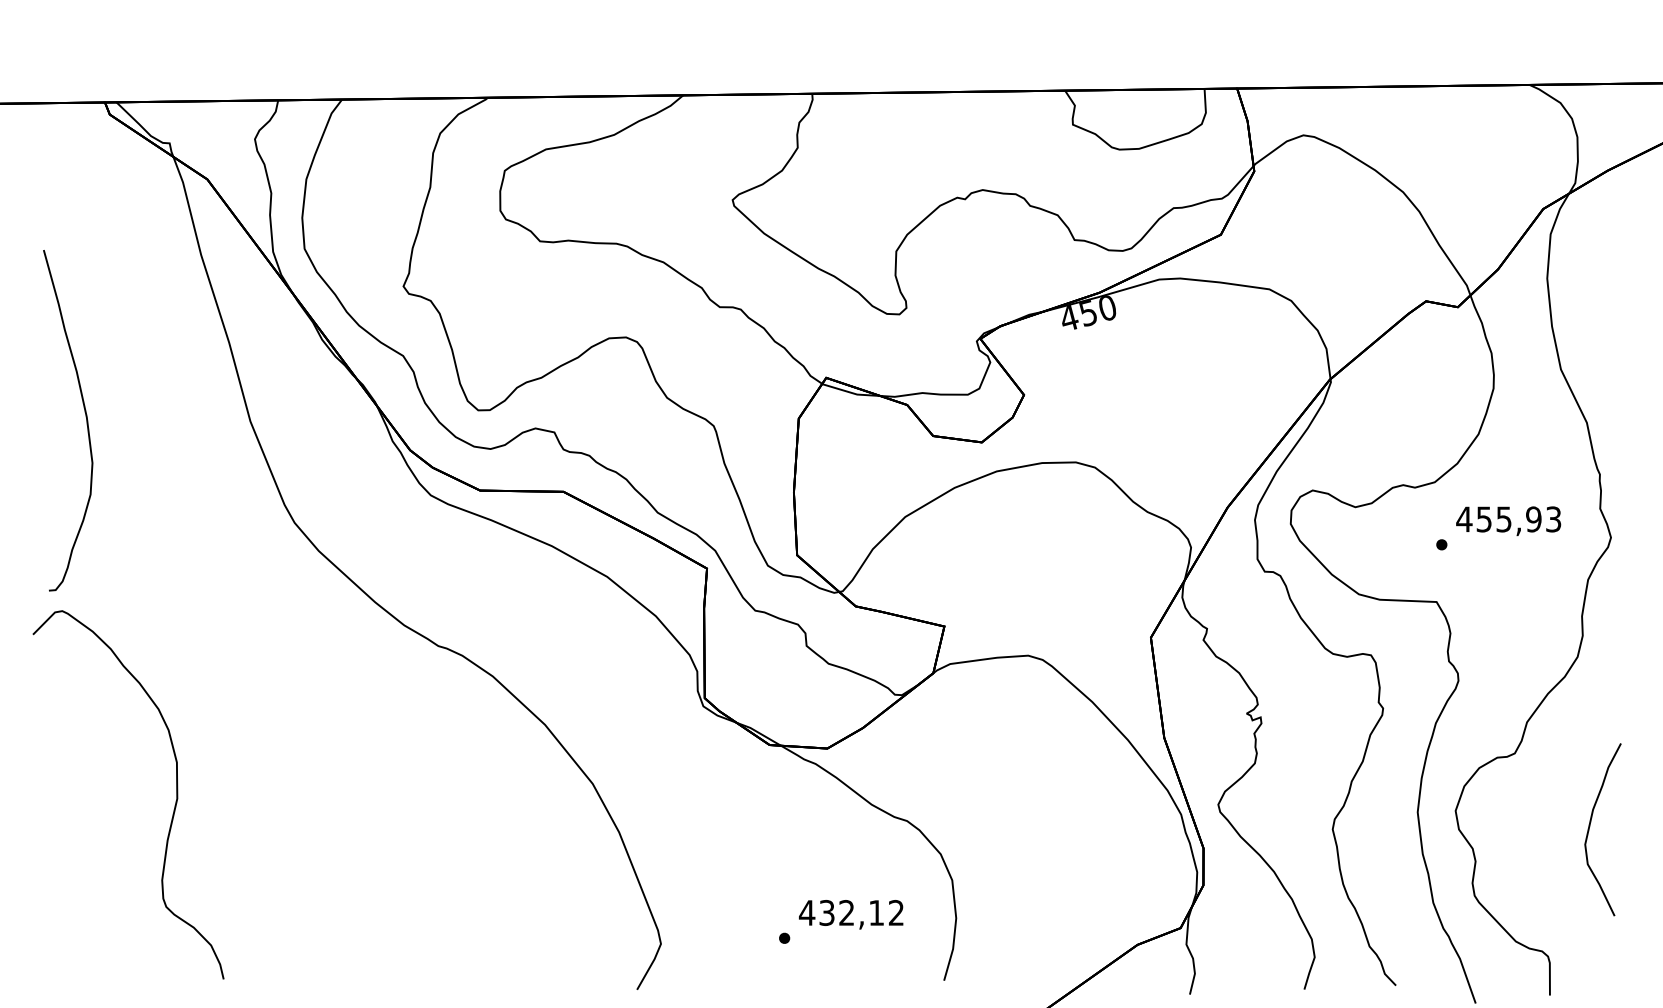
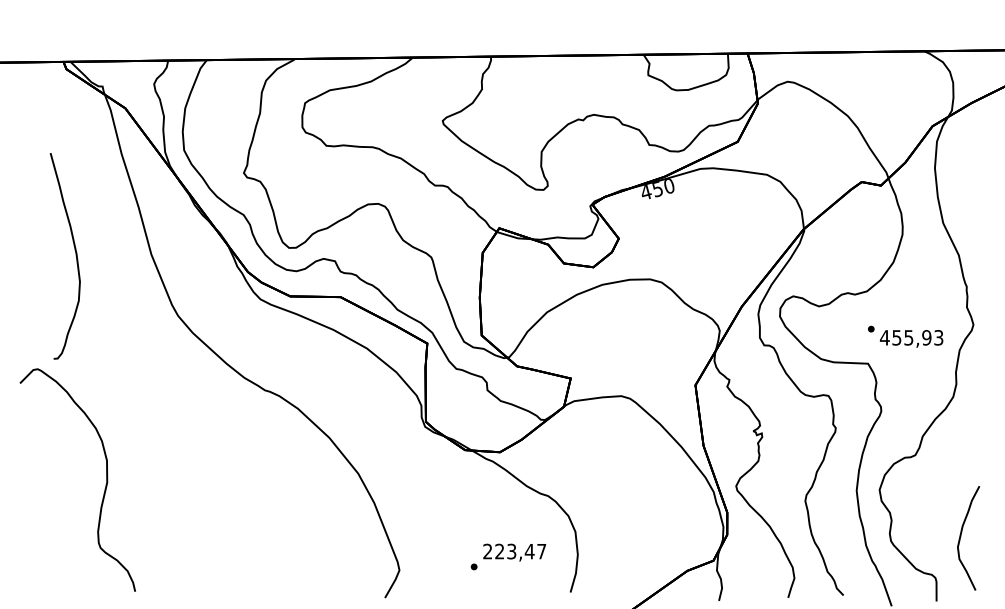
curve: (85, 419) -> (75, 255), moved
text: (1508, 520) -> (911, 338), moved
curve: (1591, 826) -> (961, 536), moved
text: (851, 912) -> (514, 551), 432,12 -> 223,47

